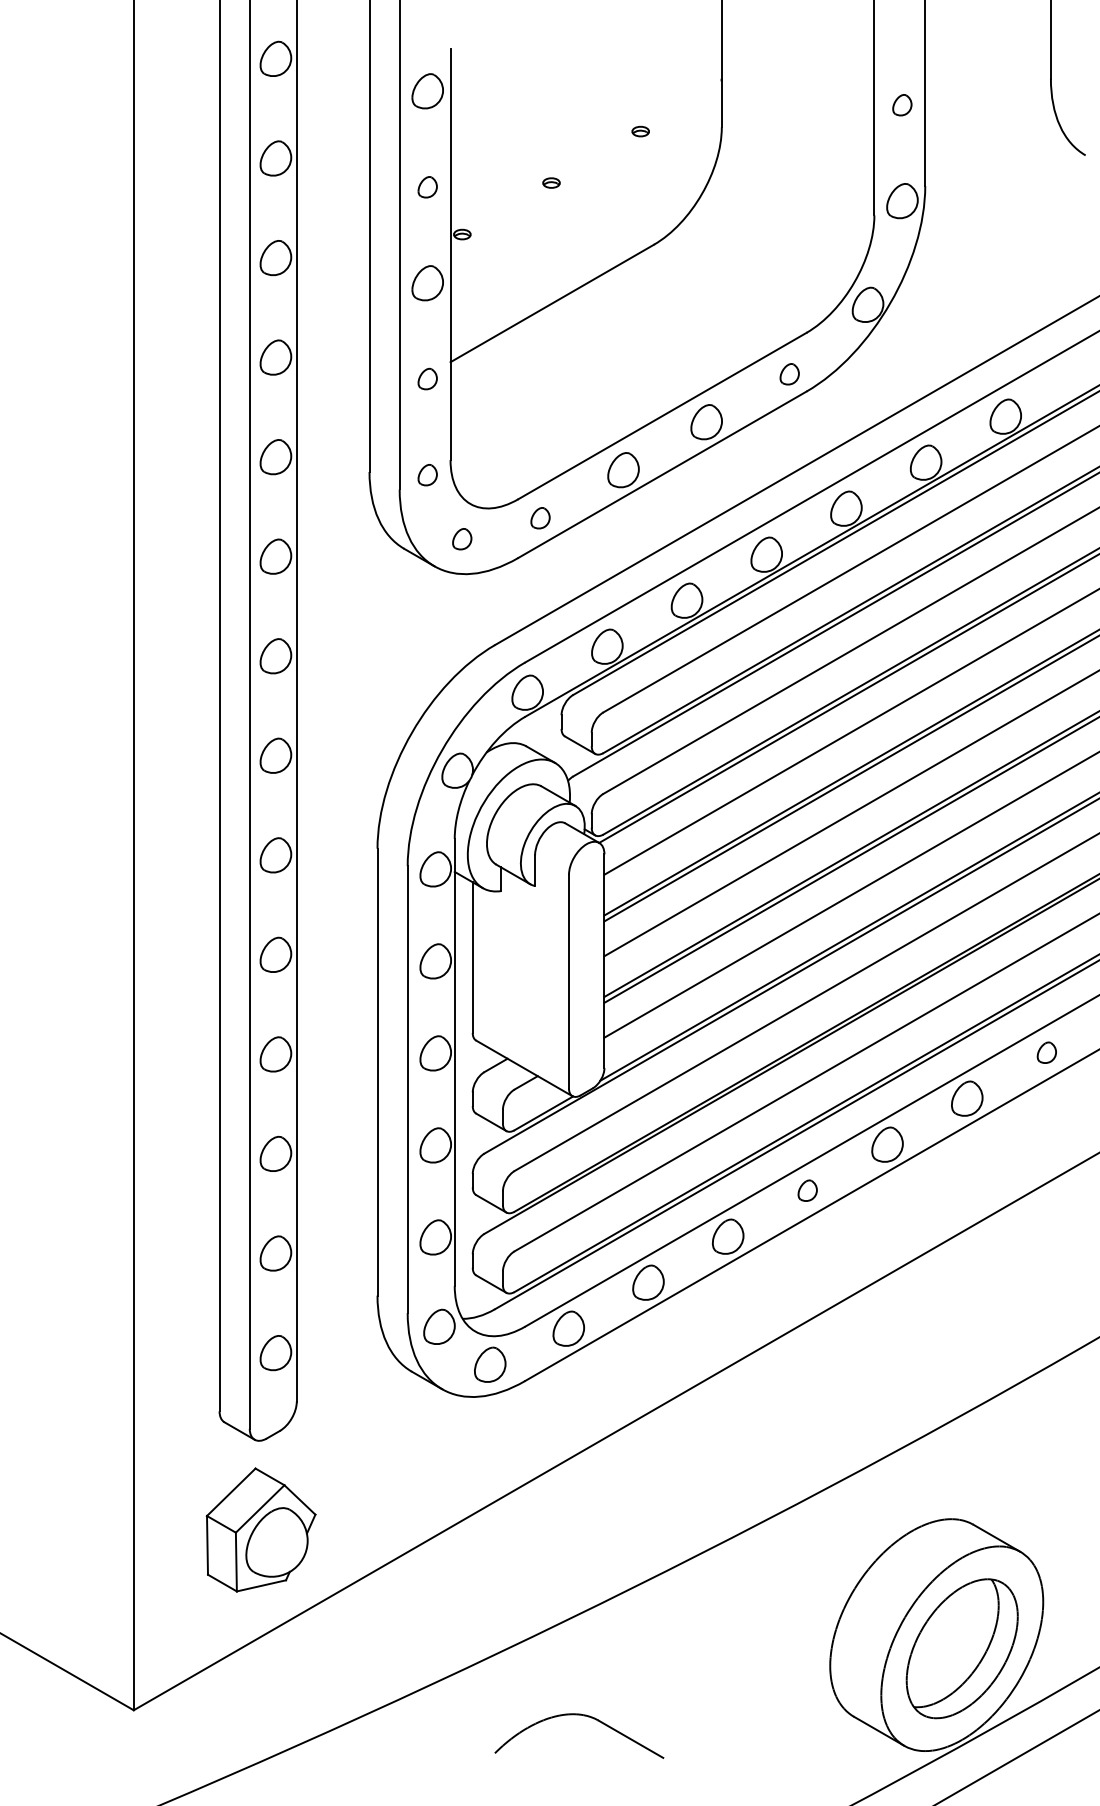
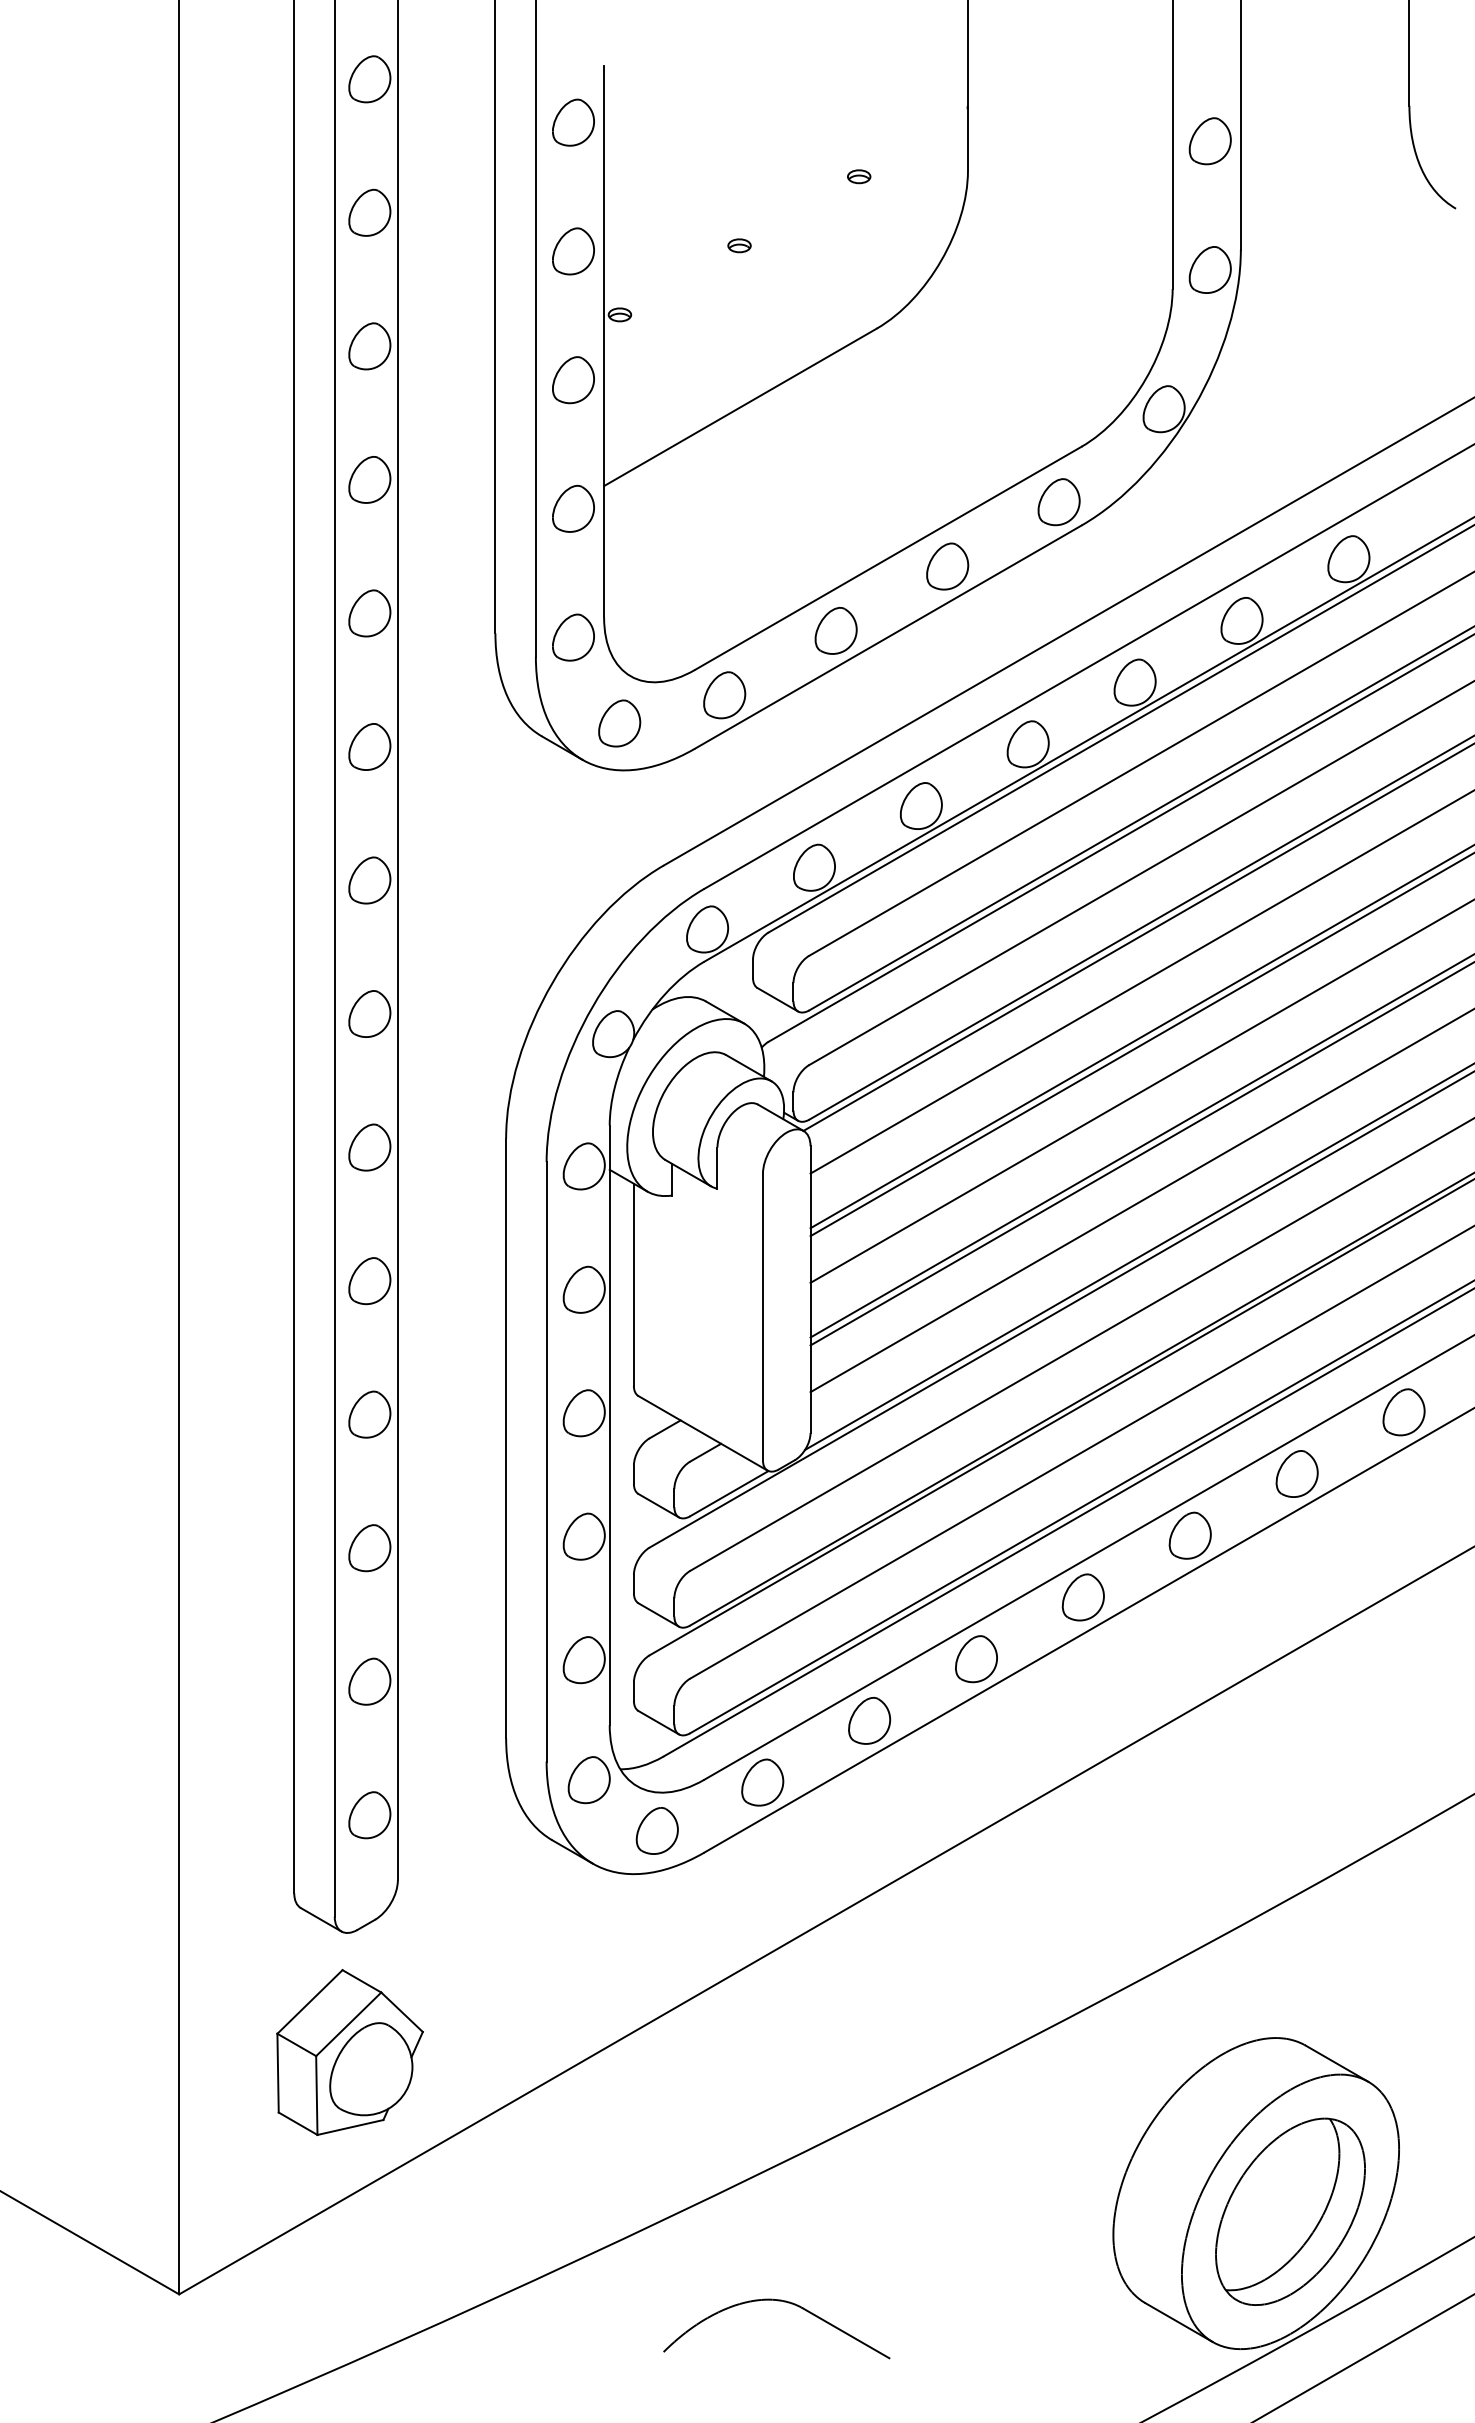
part: (901, 105) -> (1209, 141), size x1.67
part: (427, 187) -> (573, 251), size x1.67
part: (789, 374) -> (1058, 502), size x1.67
part: (427, 378) -> (573, 508), size x1.67
part: (427, 475) -> (573, 637), size x1.67
part: (540, 518) -> (724, 695), size x1.67
part: (462, 539) -> (619, 723), size x1.67
part: (1046, 1052) -> (1403, 1412), size x1.67
part: (807, 1190) -> (1082, 1597), size x1.67

